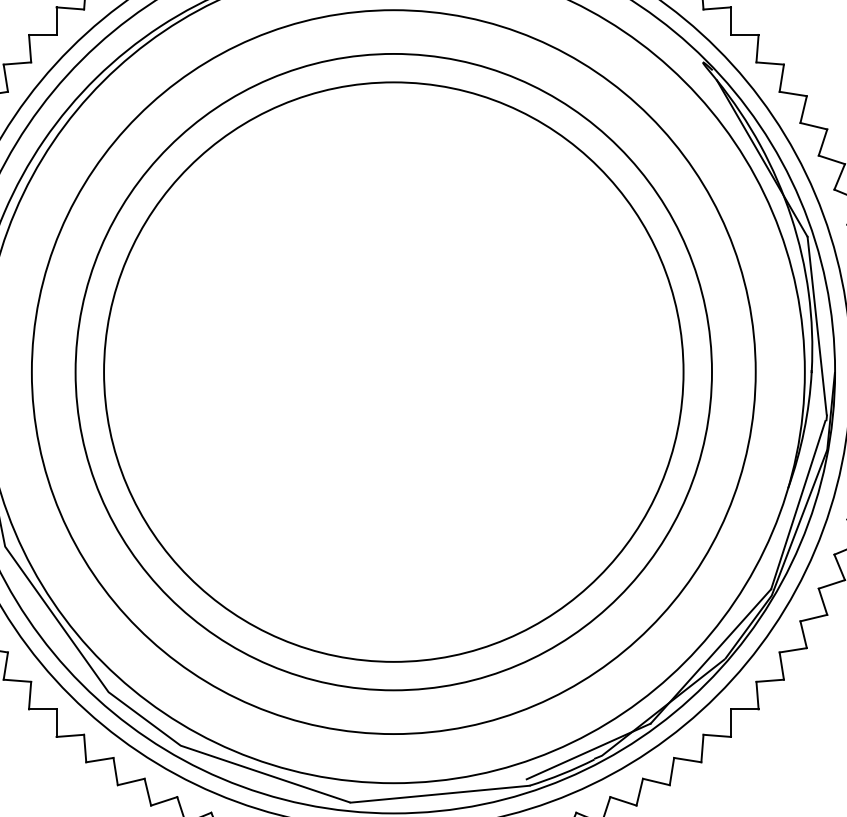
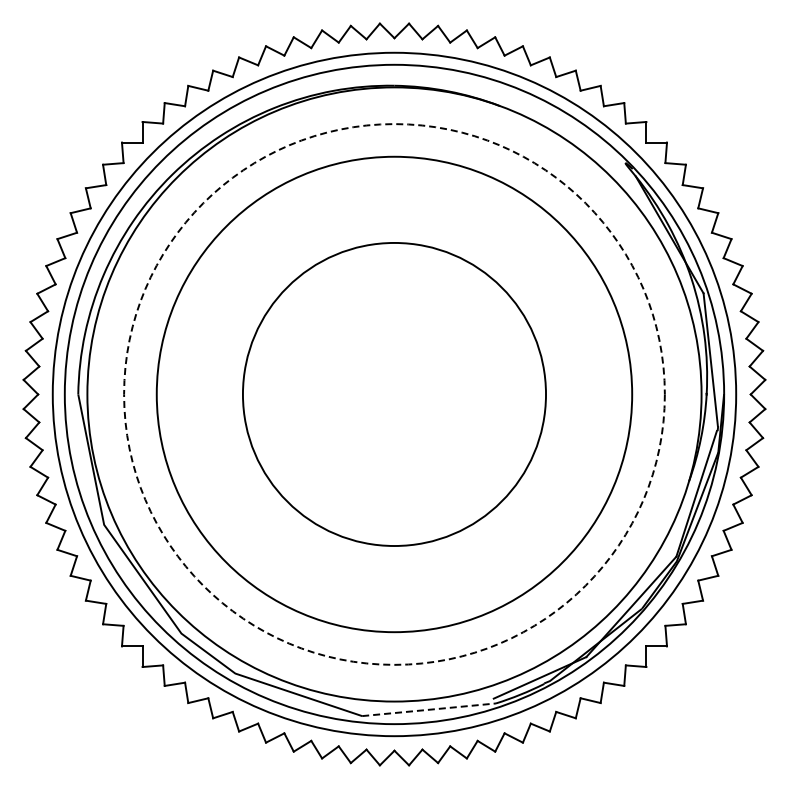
circle: (393, 372) -> (394, 394), size x0.7
circle: (393, 372) -> (394, 394), solid -> dashed
line: (440, 793) -> (429, 709), solid -> dashed

